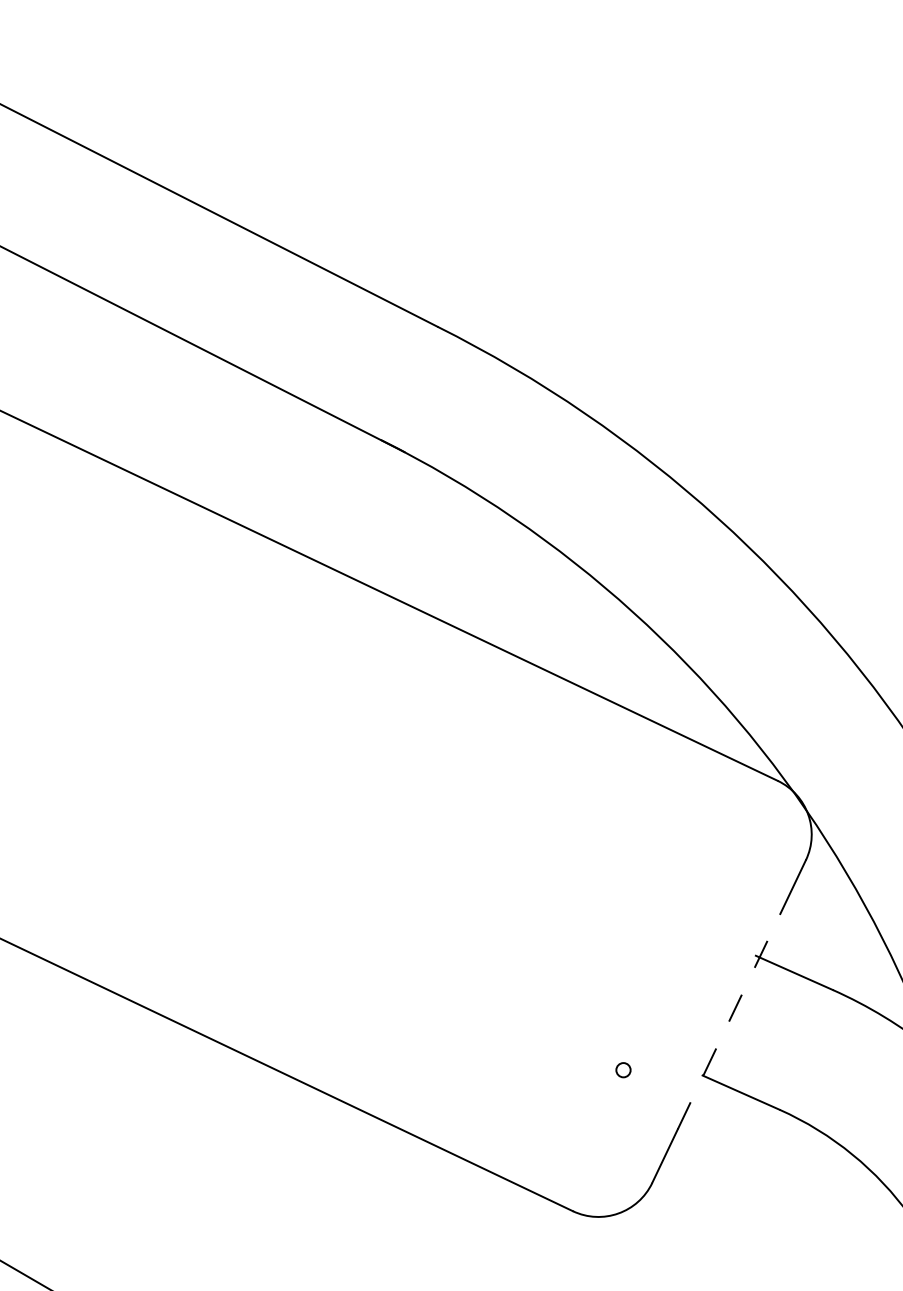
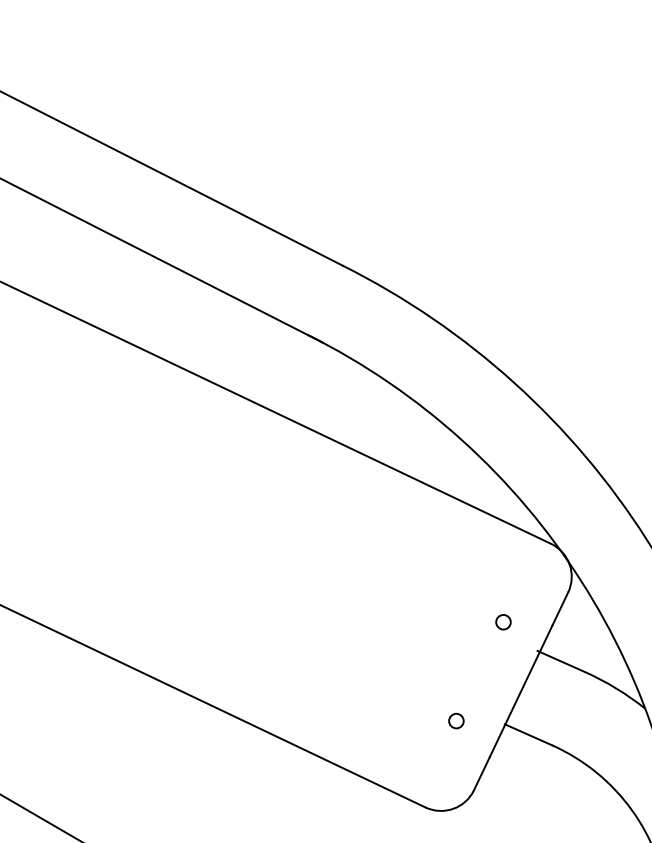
circle: (700, 909) -> (503, 622), added
line: (729, 1020) -> (521, 690), dashed -> solid
circle: (623, 1069) -> (456, 720), size x1.67

